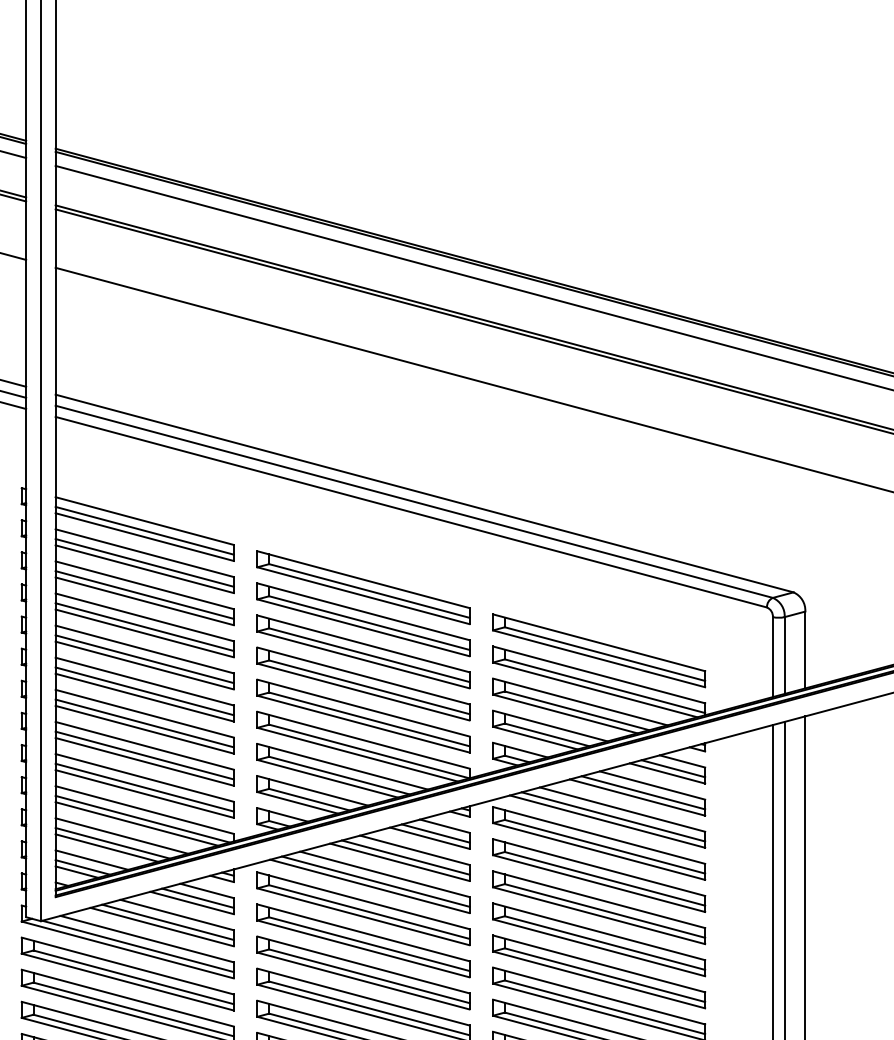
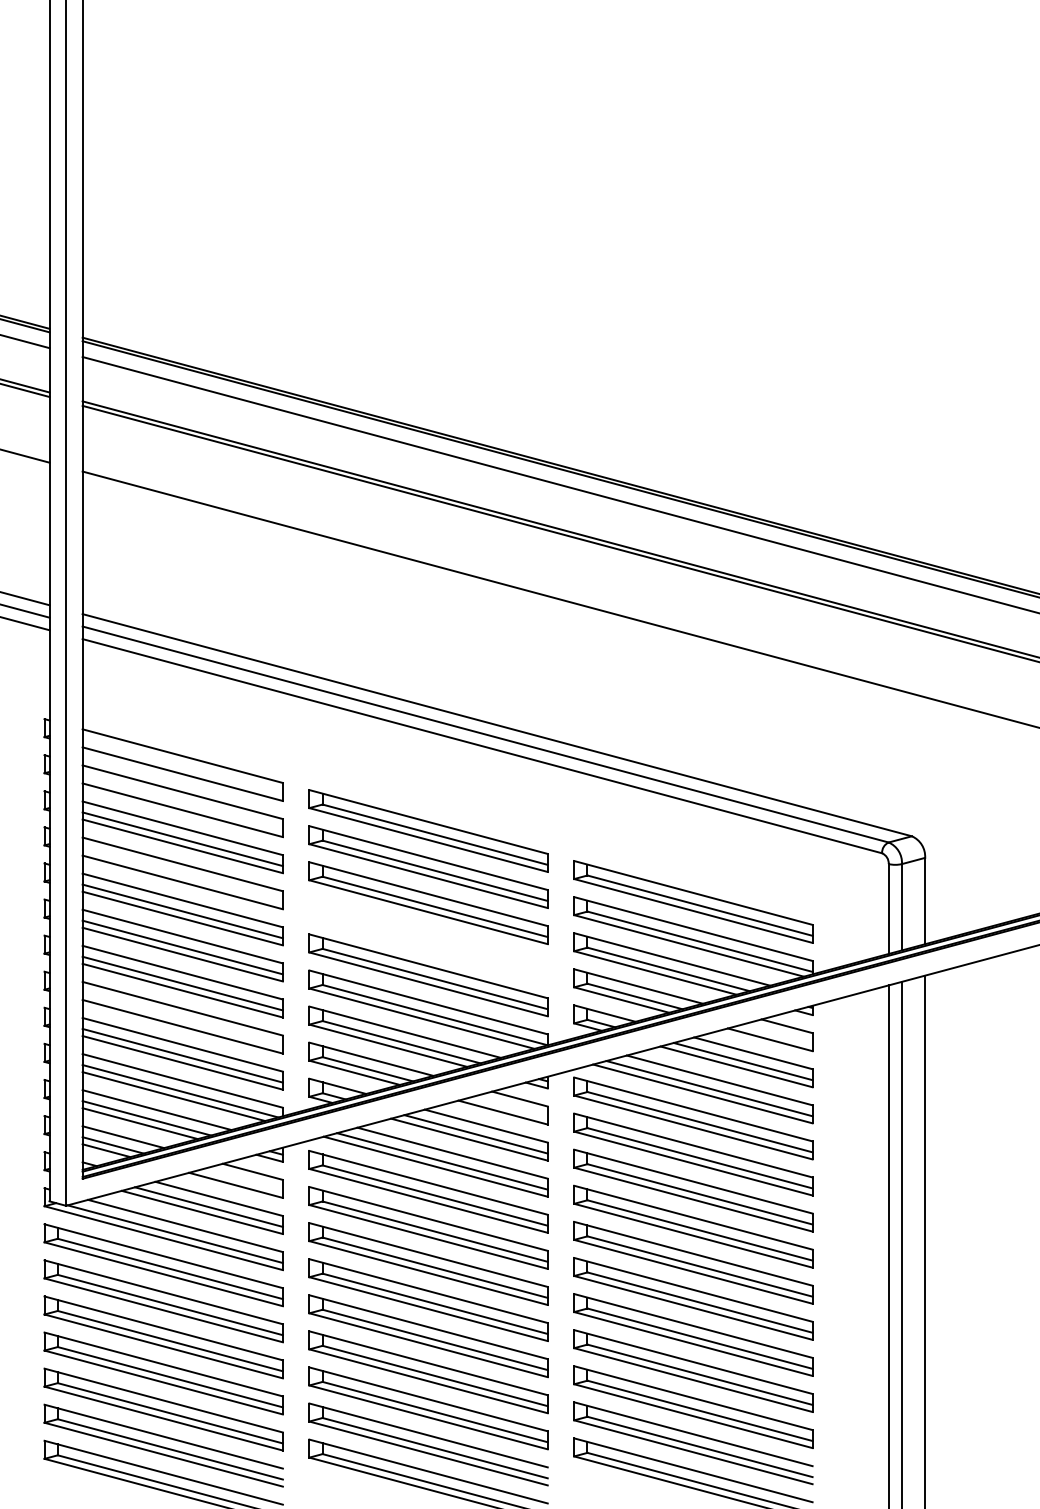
line: (144, 530) -> (182, 766), removed
line: (144, 563) -> (182, 803), removed
line: (144, 627) -> (182, 875), removed
part: (363, 684) -> (428, 939), removed
line: (144, 755) -> (182, 1019), removed
line: (673, 768) -> (776, 1034), removed
line: (435, 833) -> (509, 1107), removed
line: (197, 897) -> (242, 1179), removed

